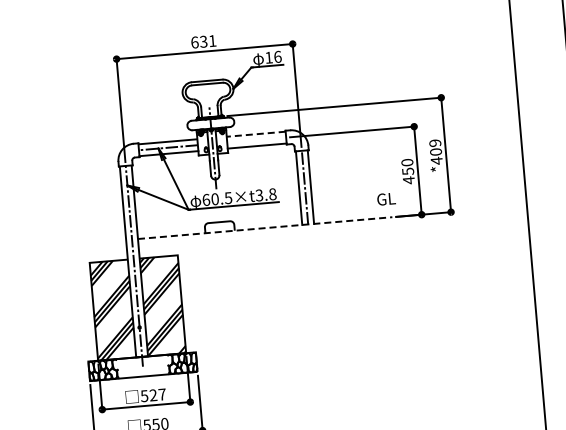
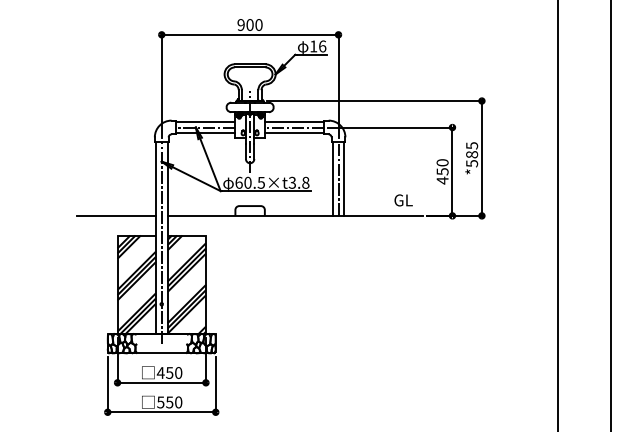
text: (203, 41) -> (249, 24), 631 -> 900
line: (256, 134) -> (294, 121), dashed -> solid
line: (256, 140) -> (294, 127), added
text: (436, 151) -> (472, 154), *409 -> *585
text: (386, 199) -> (403, 200), moved
line: (265, 227) -> (295, 215), dashed -> solid
line: (86, 242) -> (116, 215), added
text: (153, 394) -> (169, 372), 527 -> 450

